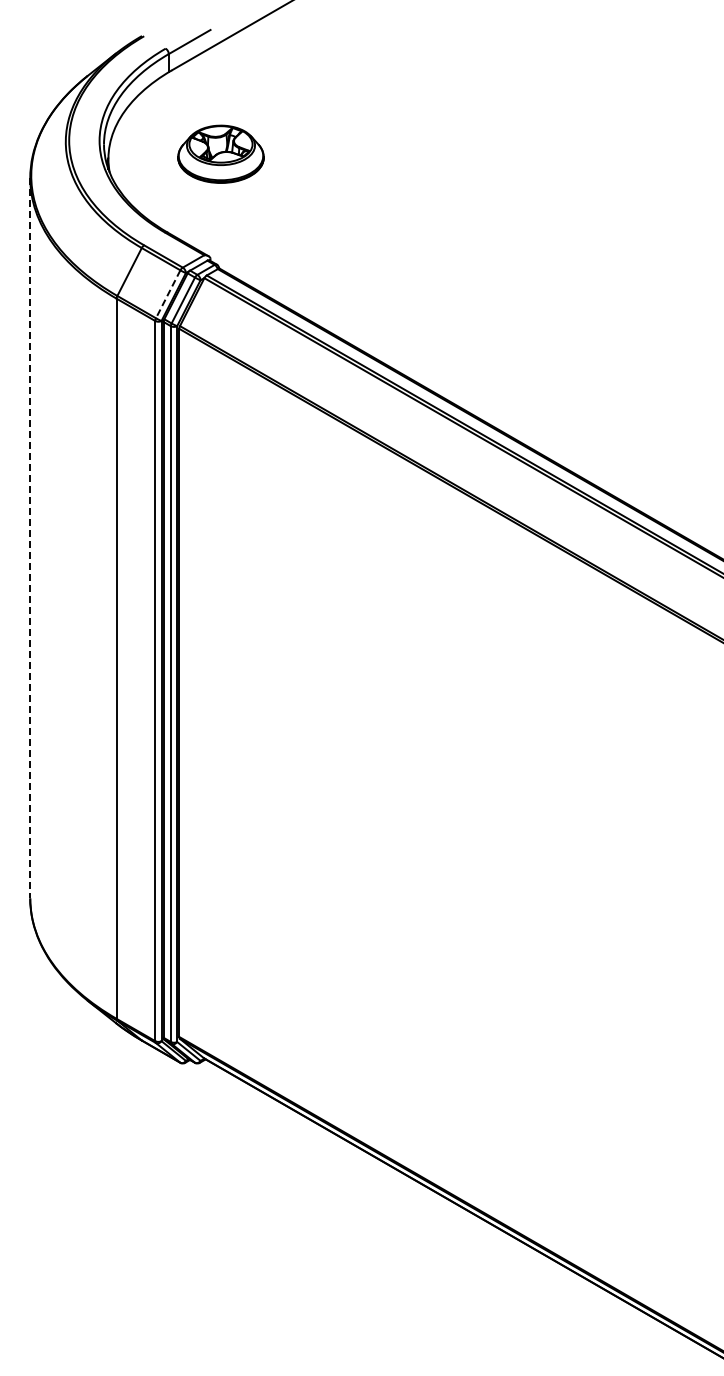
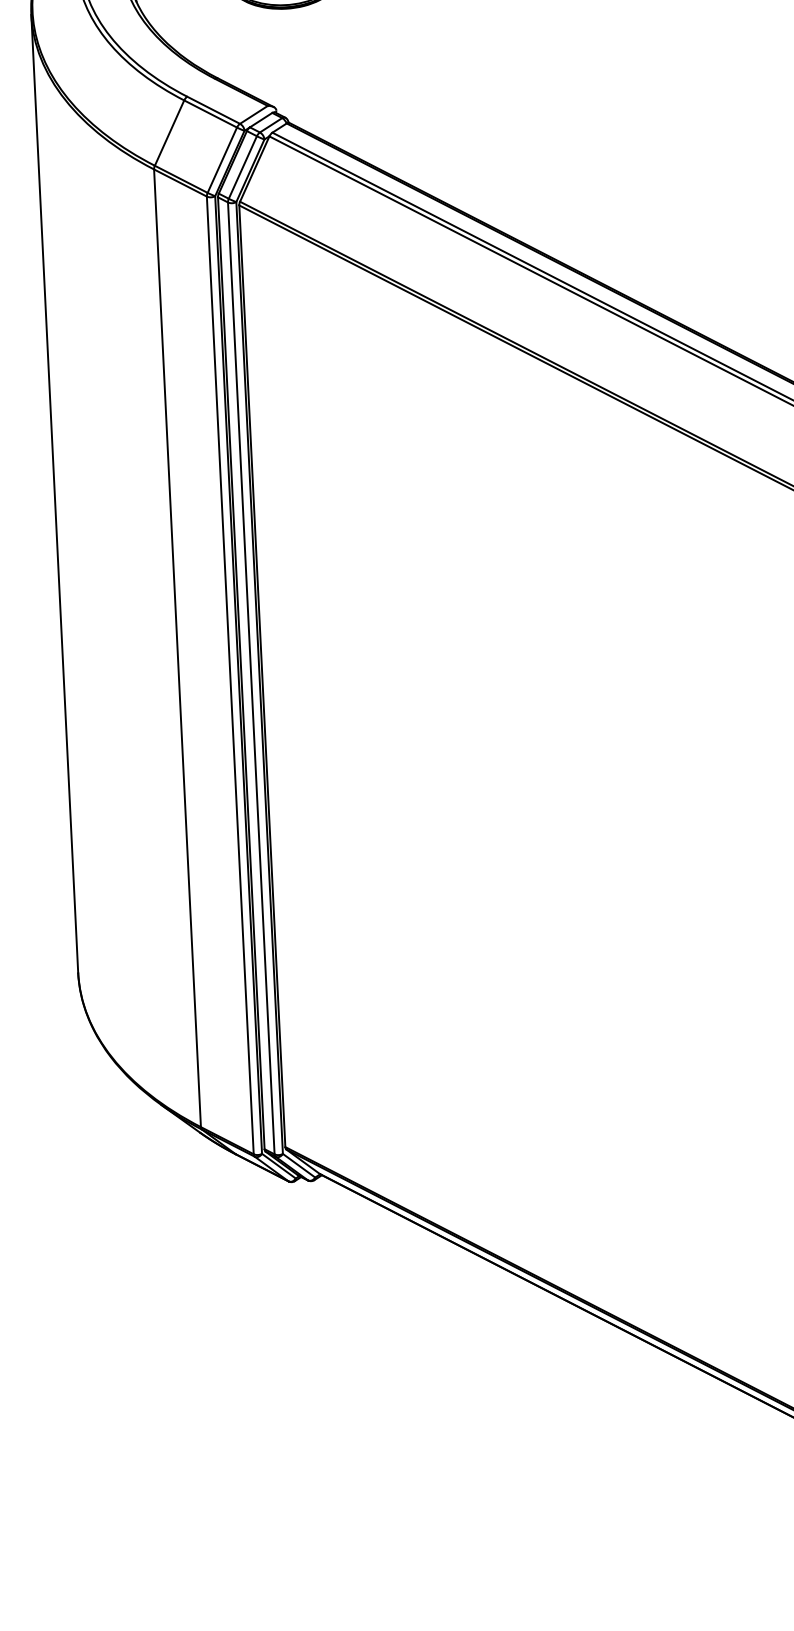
line: (168, 294) -> (222, 160), dashed -> solid
line: (30, 538) -> (55, 493), dashed -> solid

